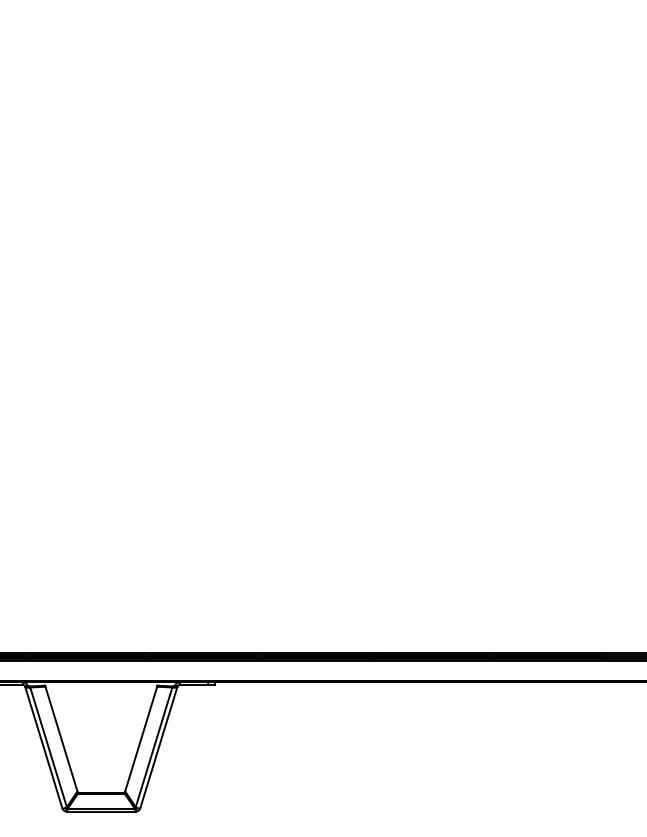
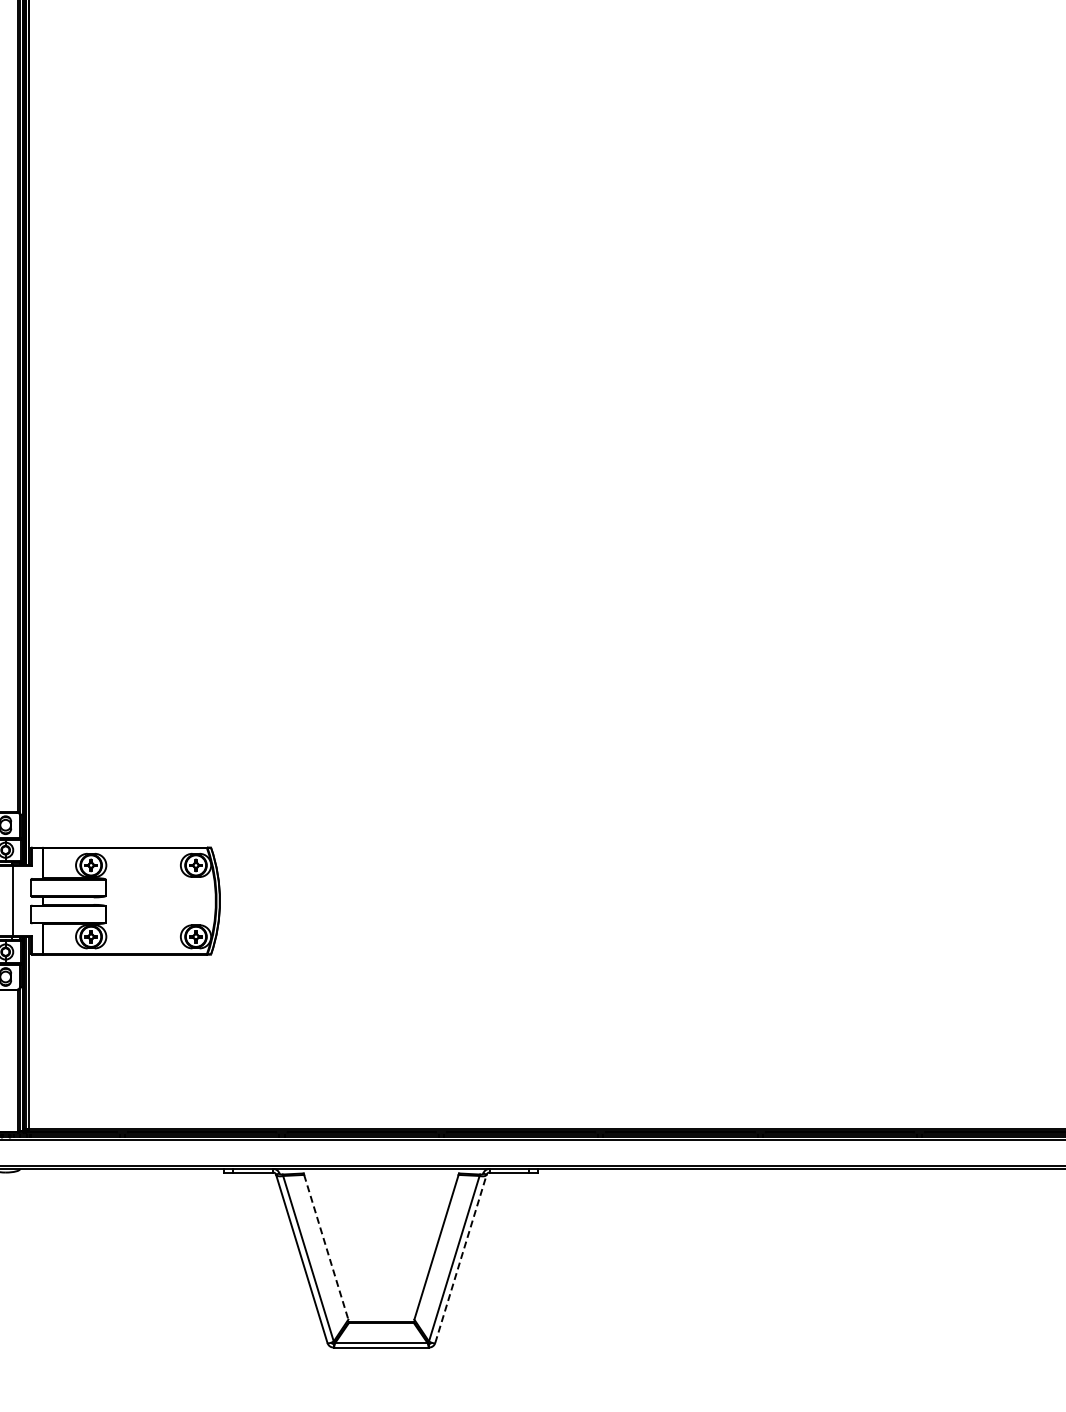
line: (61, 739) -> (326, 1247), solid -> dashed
line: (159, 747) -> (461, 1258), solid -> dashed

